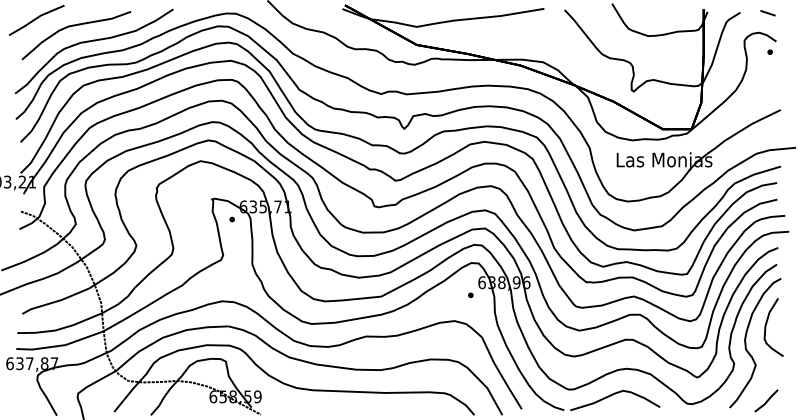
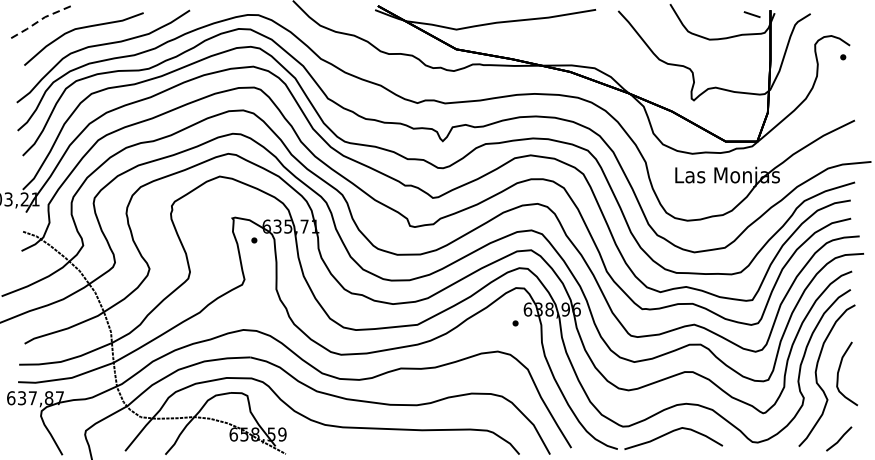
line: (767, 13) -> (751, 14), moved
line: (36, 18) -> (40, 20), solid -> dashed
curve: (766, 327) -> (839, 373), moved

